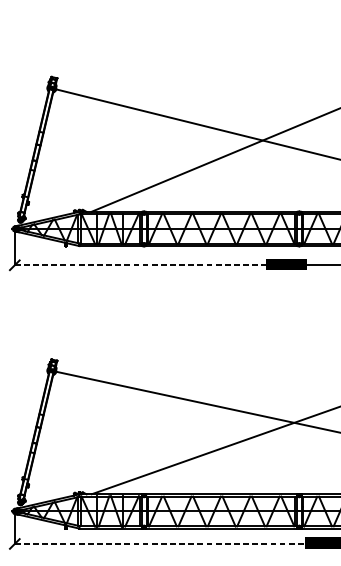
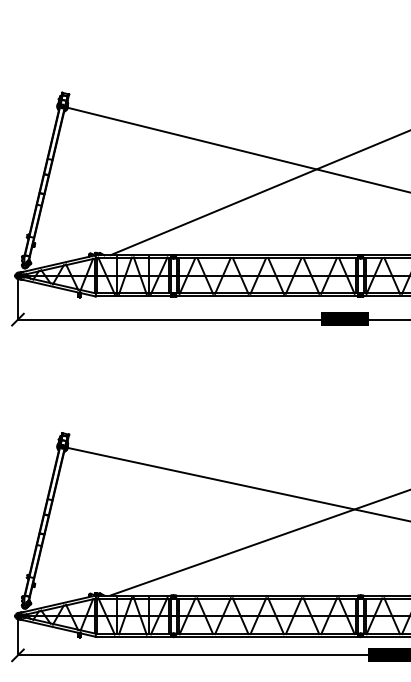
line: (141, 265) -> (170, 319), dashed -> solid
line: (161, 544) -> (194, 655), dashed -> solid

